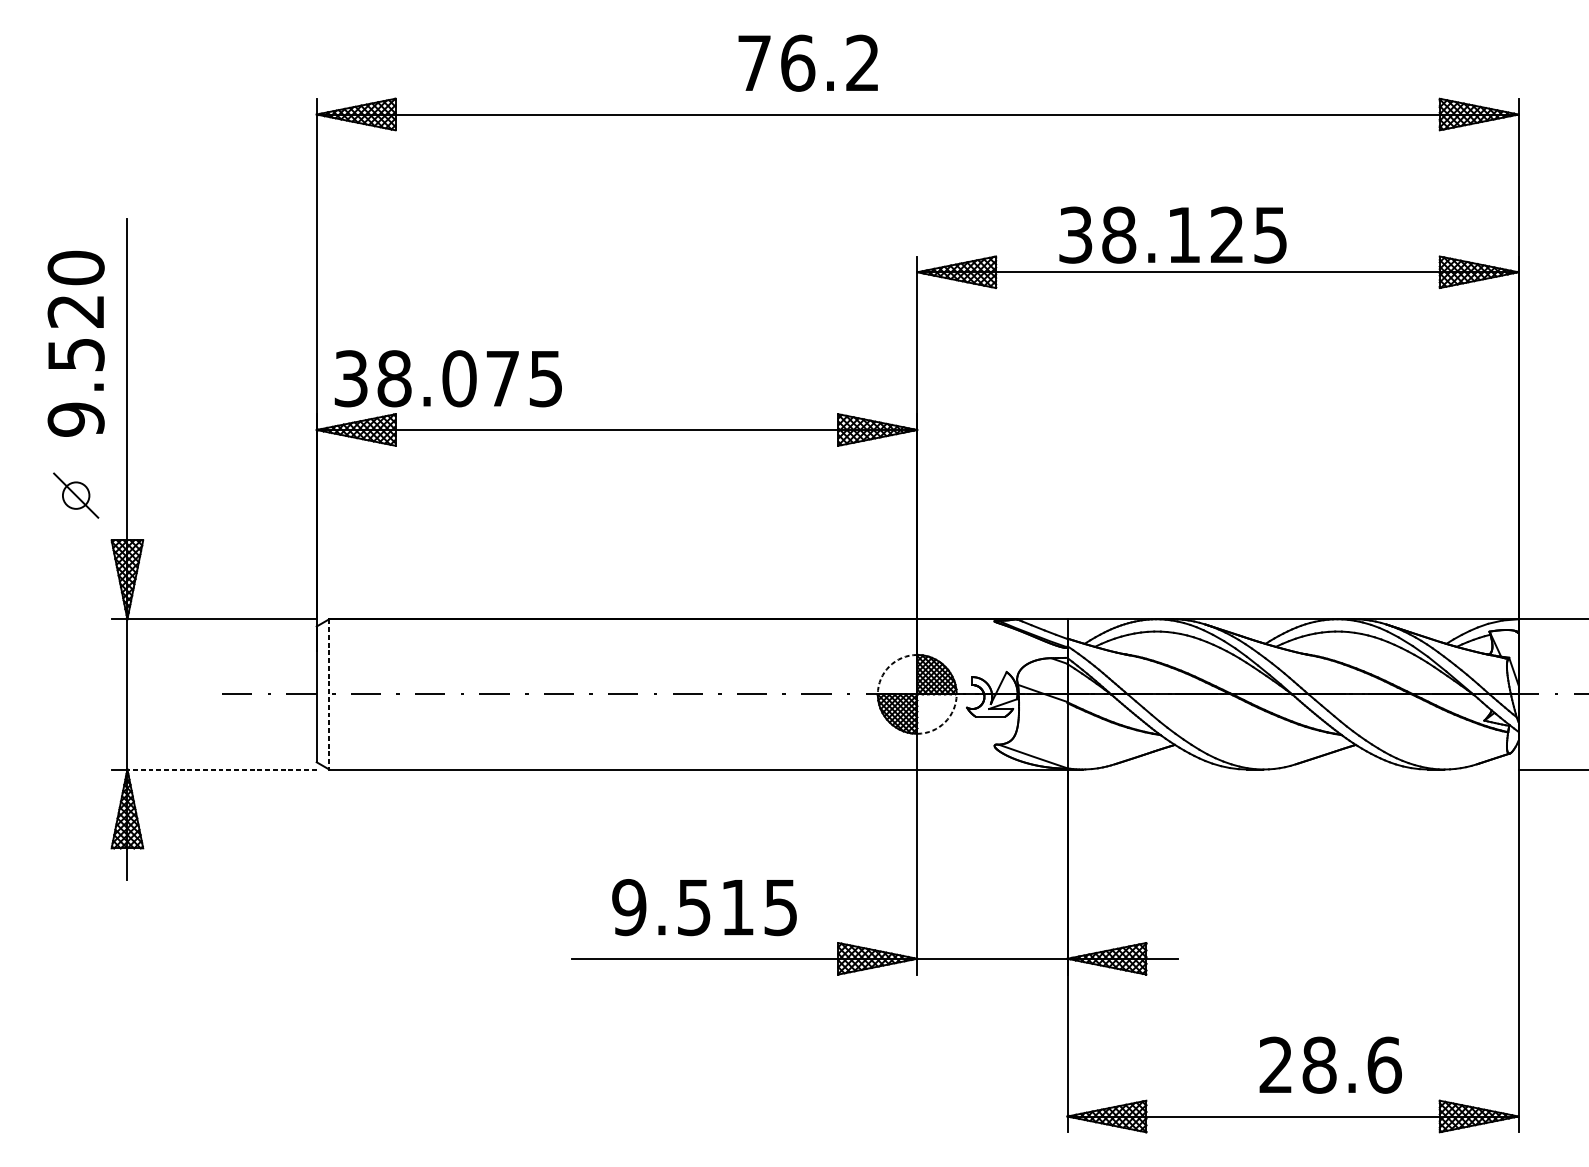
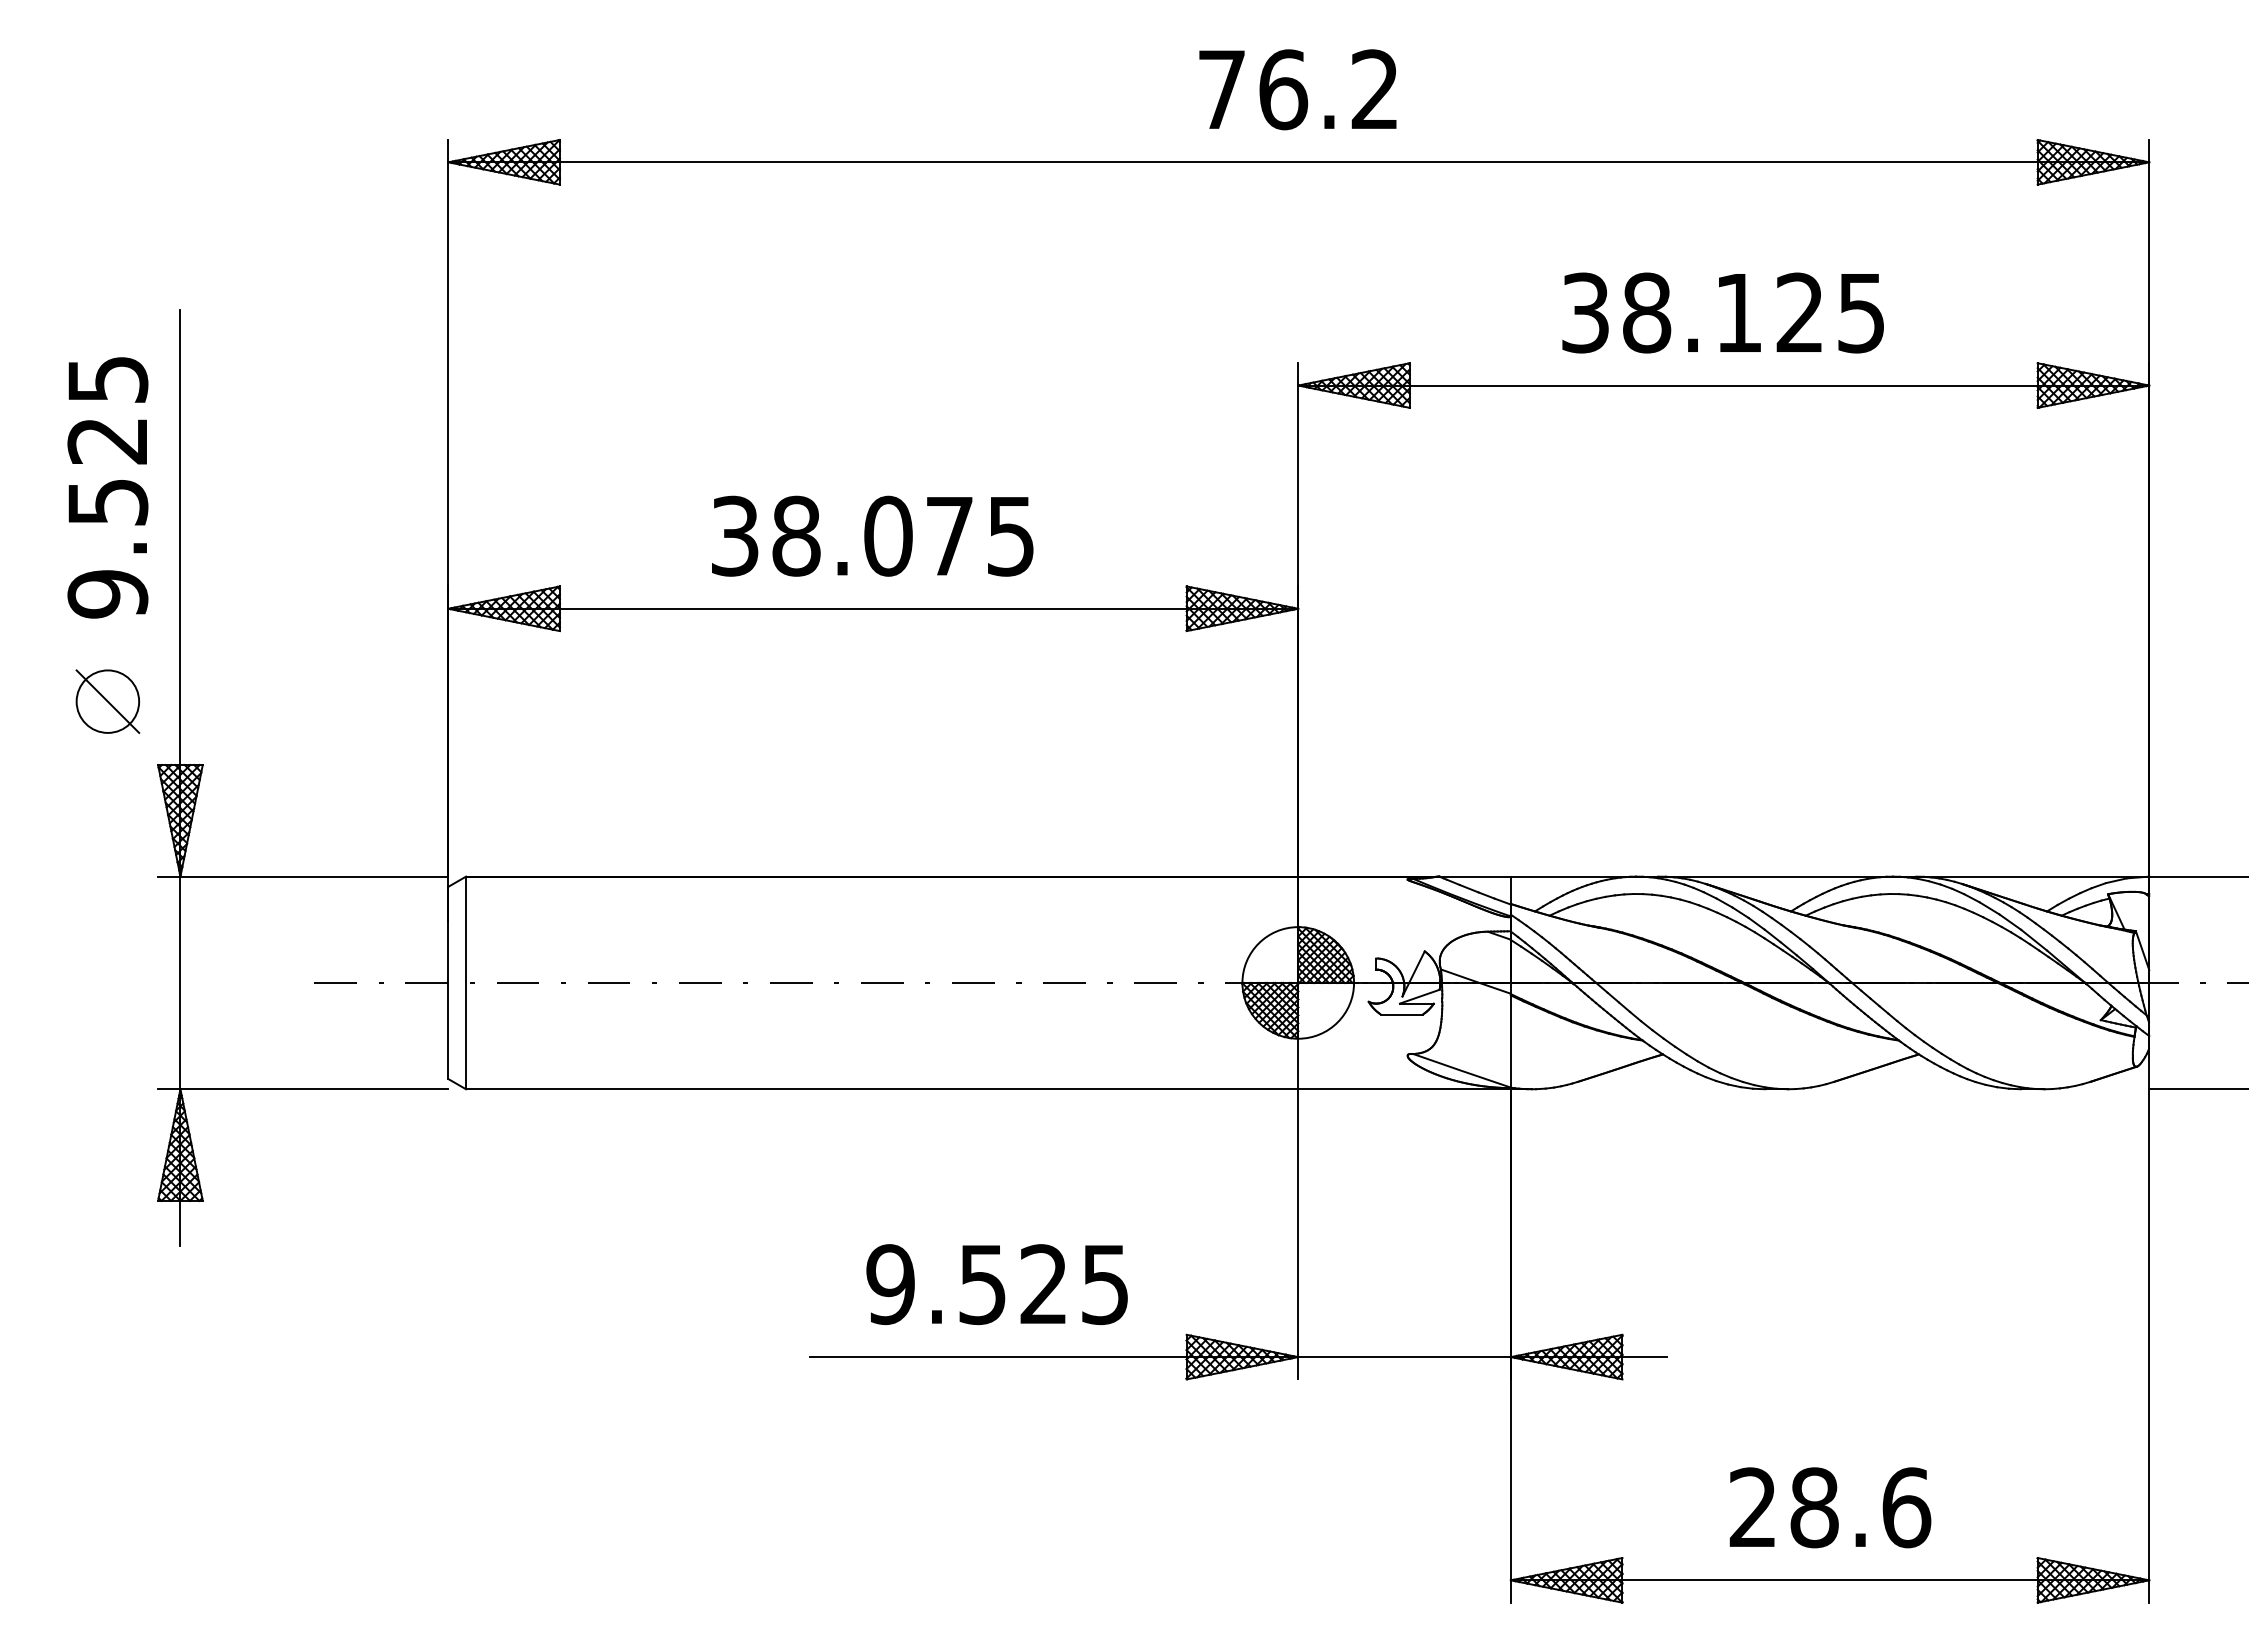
text: (807, 63) -> (1297, 89), moved
text: (1172, 234) -> (1722, 312), moved
text: (75, 268) -> (107, 379), 9.520 -> 9.525
text: (448, 378) -> (872, 535), moved
circle: (75, 495) -> (107, 701), size x1.67
arc: (889, 666) -> (1258, 943), dashed -> solid
line: (329, 694) -> (466, 983), dashed -> solid
arc: (945, 722) -> (1337, 1022), dashed -> solid
line: (222, 769) -> (314, 1089), dashed -> solid
text: (736, 906) -> (1042, 1283), 9.515 -> 9.525
text: (1330, 1065) -> (1830, 1507), moved

